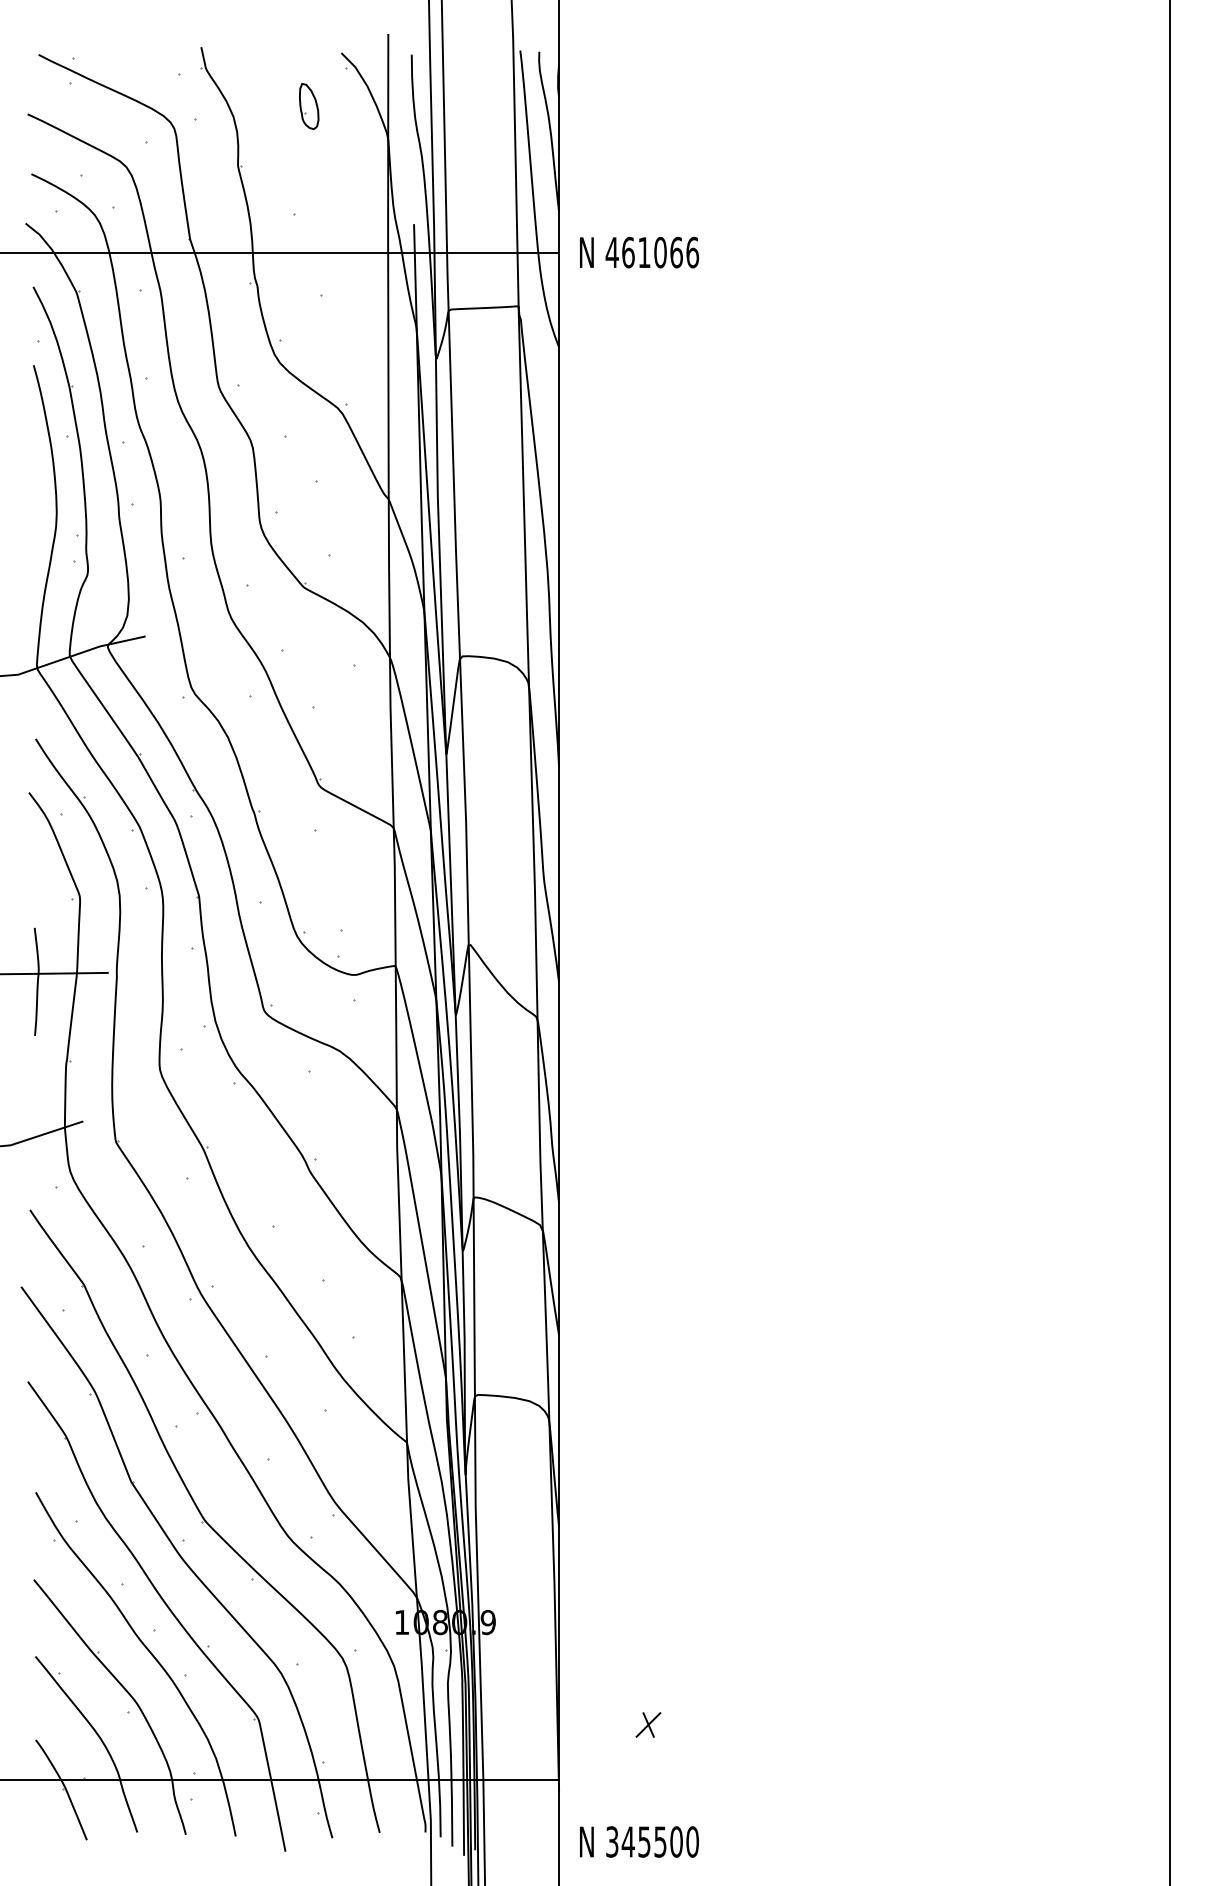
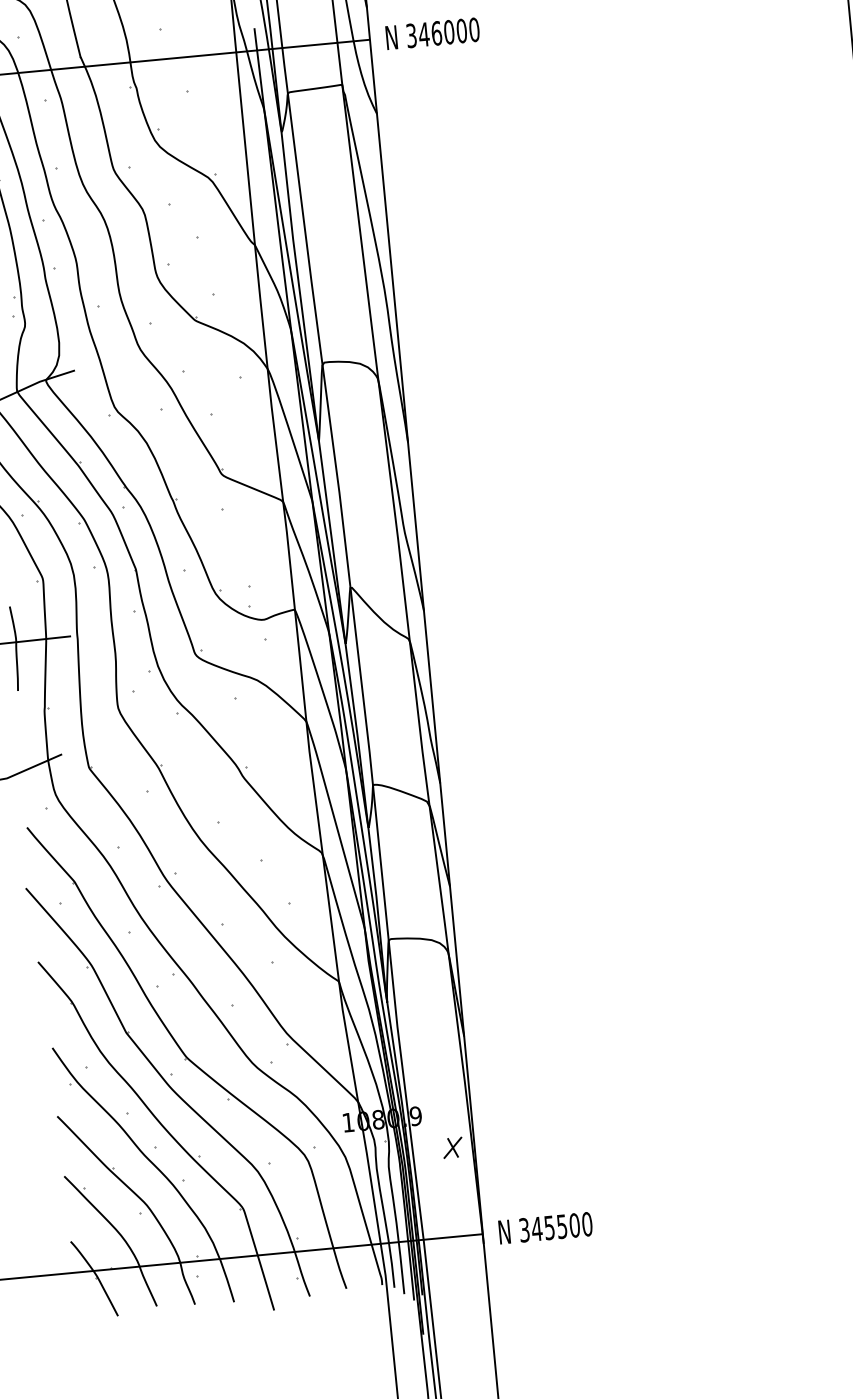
text: (652, 252) -> (443, 32), 461066 -> 346000
part: (648, 1724) -> (452, 1147), moved
text: (639, 1841) -> (545, 1227), moved

